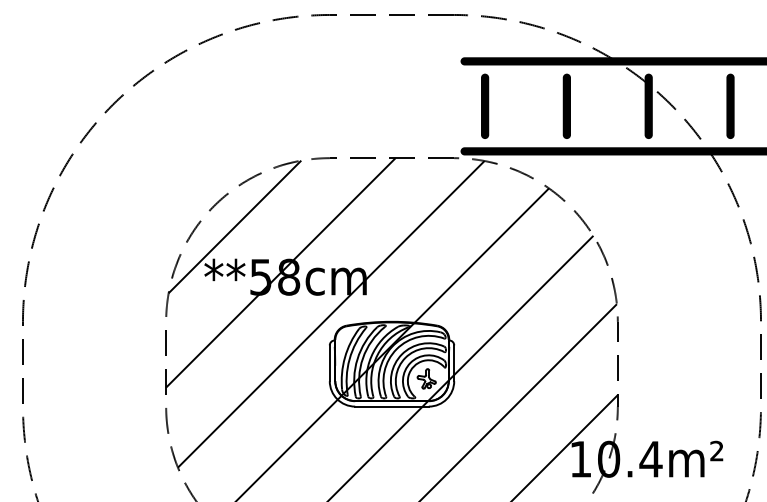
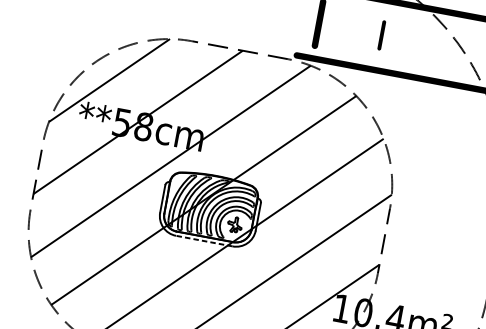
part: (566, 105) -> (381, 34), size x0.6
fill: (648, 106) -> (444, 47), removed
line: (392, 406) -> (204, 241), solid -> dashed

